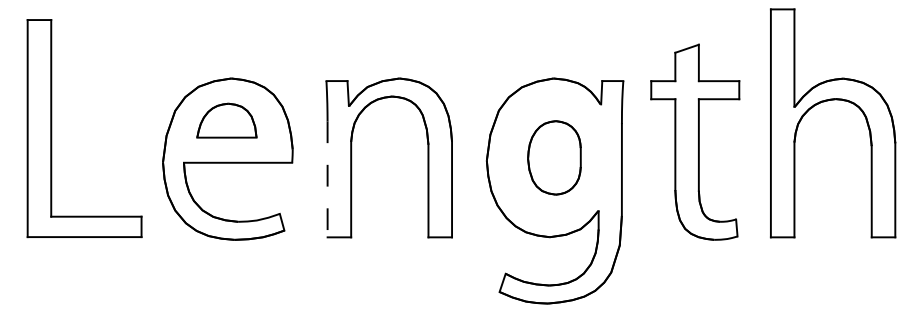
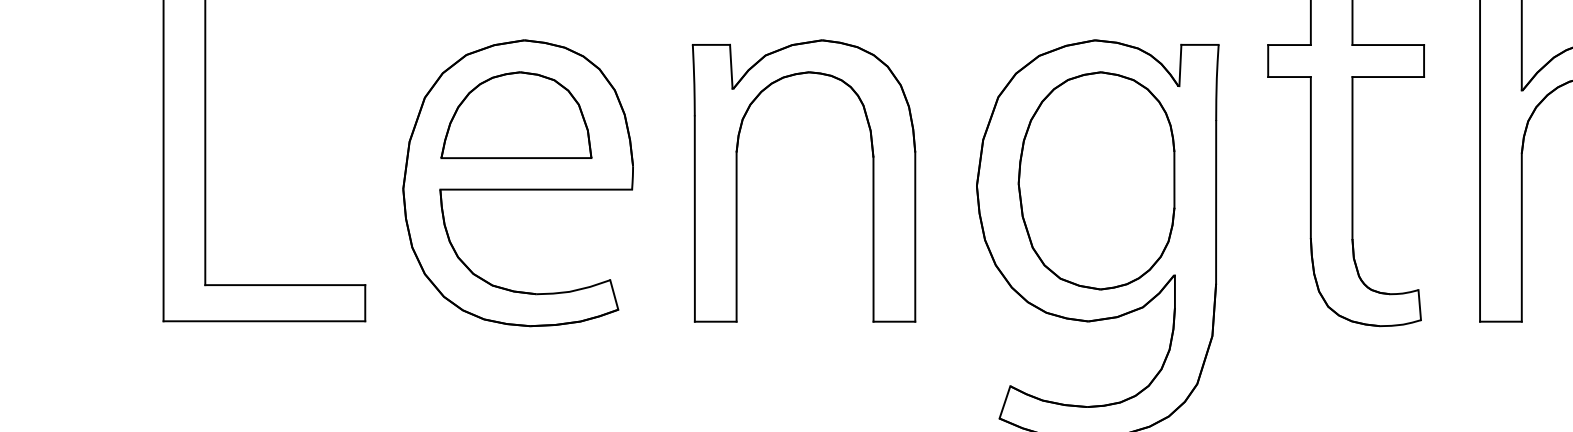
part: (226, 120) -> (515, 114), size x1.43
part: (554, 157) -> (1096, 180), size x1.67
line: (327, 179) -> (694, 219), dashed -> solid

